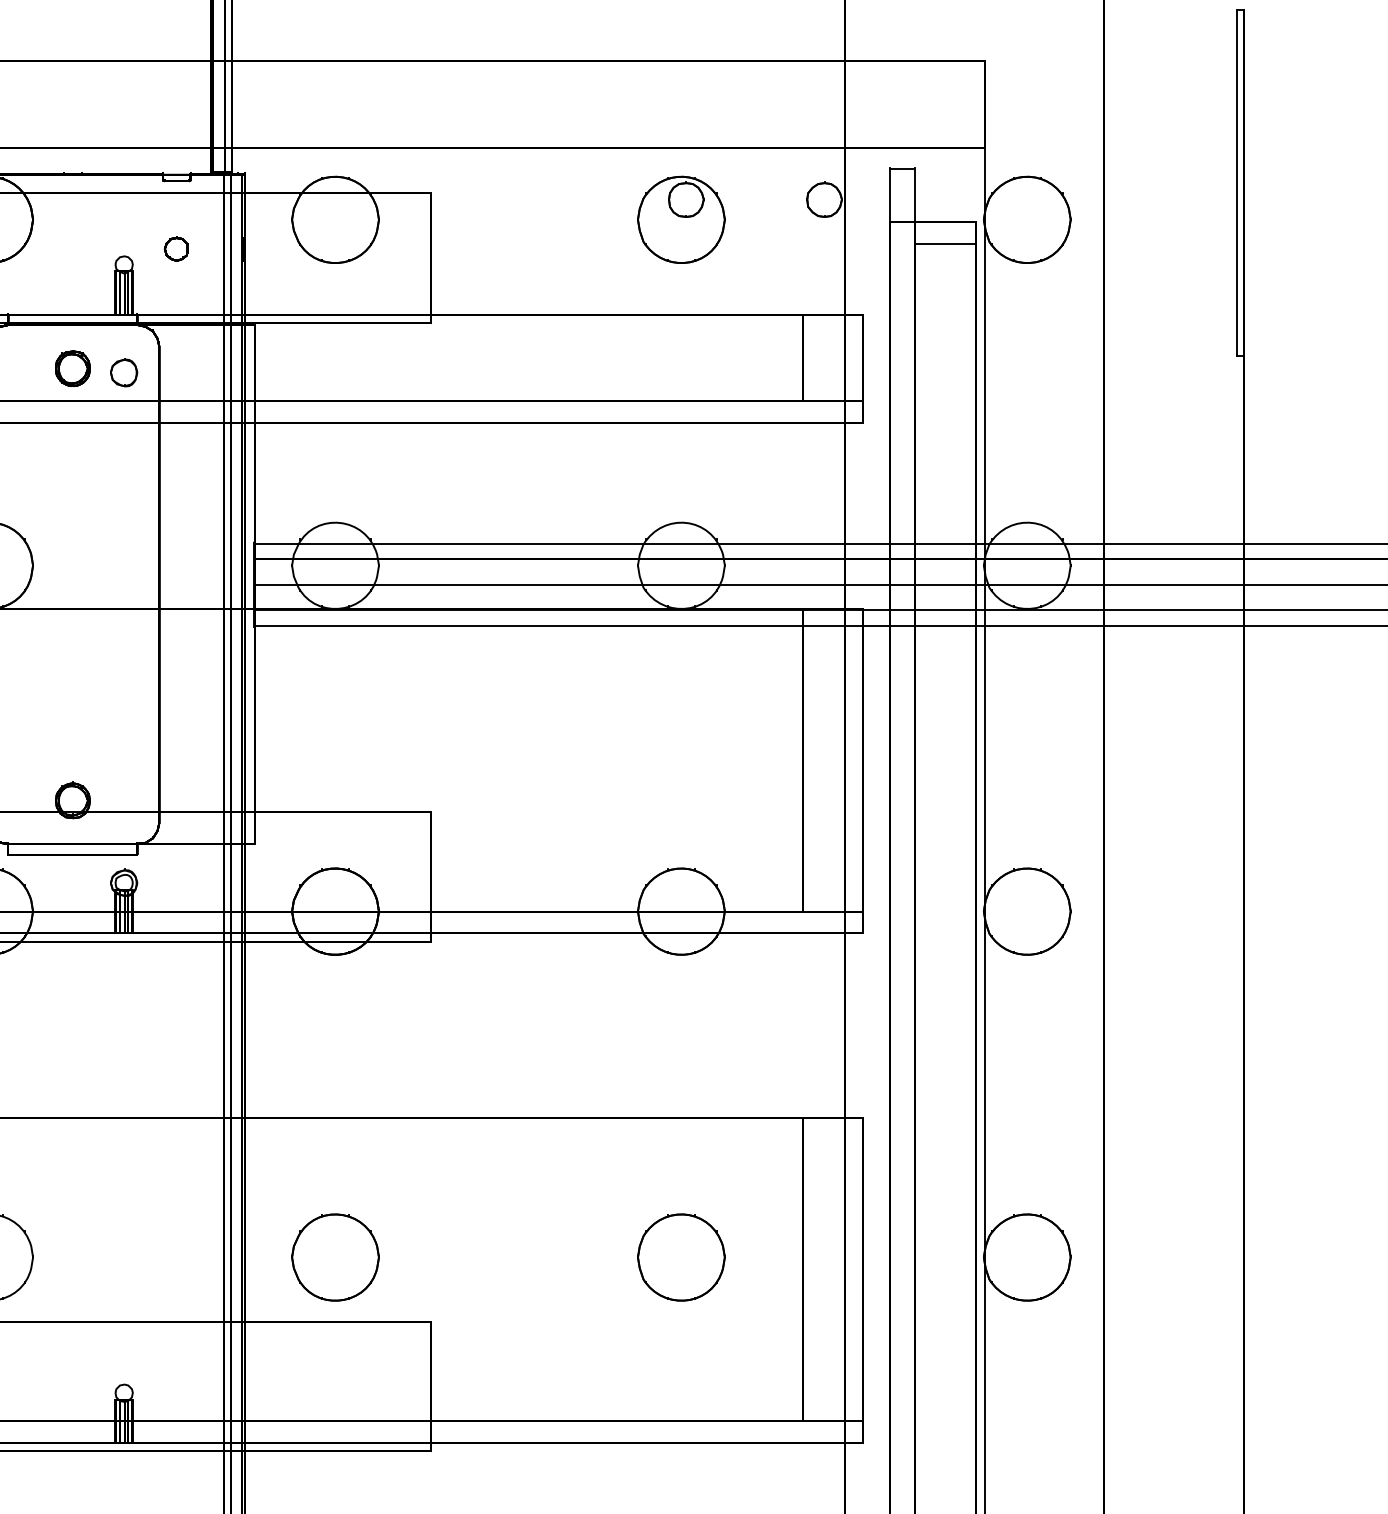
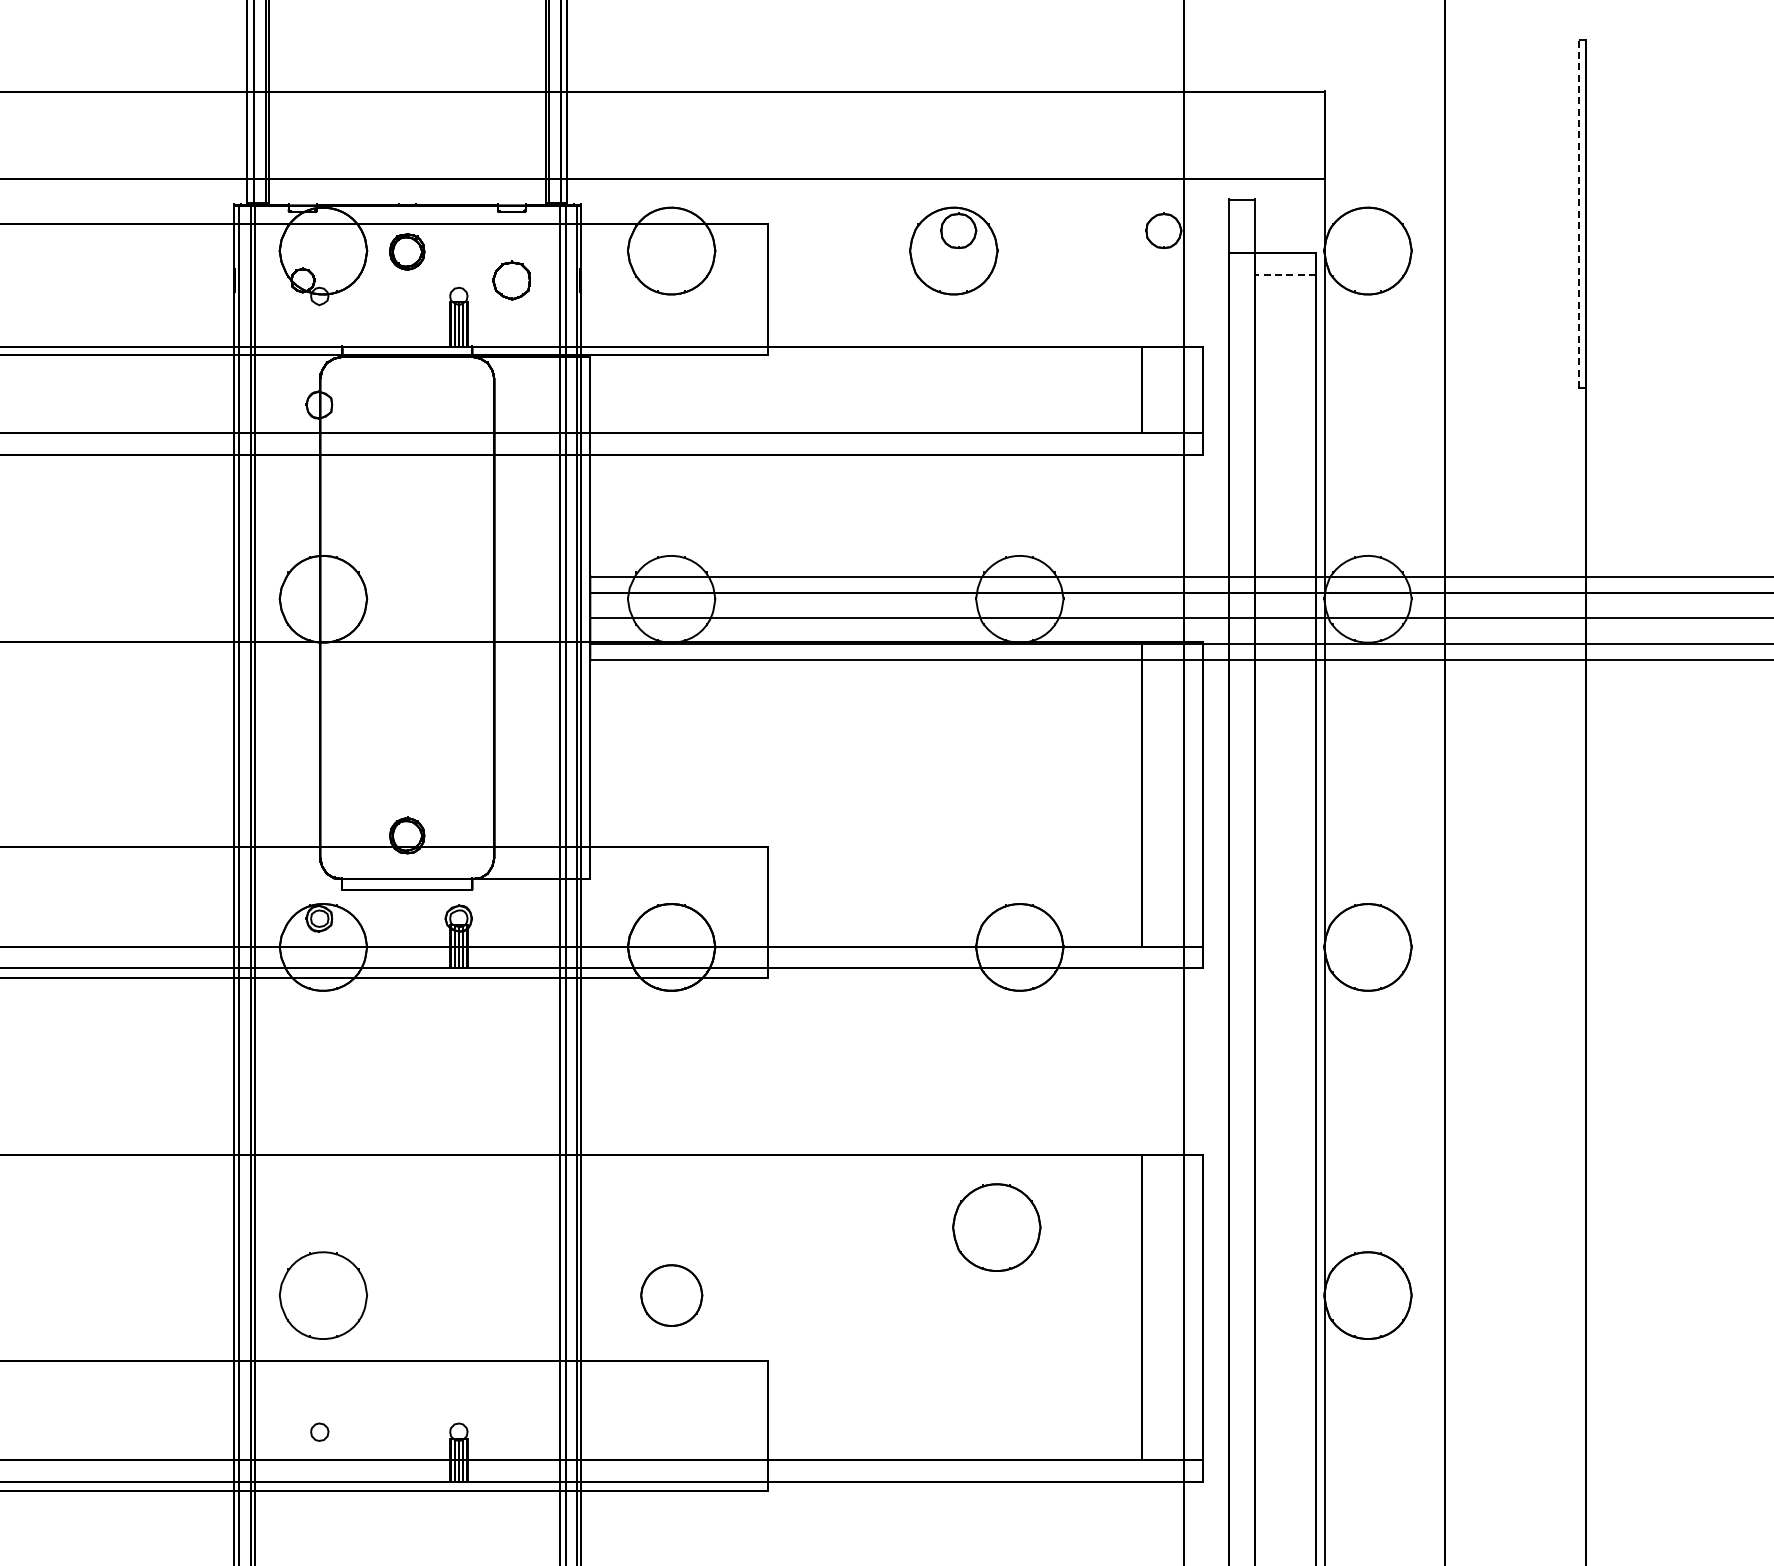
line: (1237, 182) -> (1579, 213), solid -> dashed
part: (681, 219) -> (953, 250), moved
line: (945, 243) -> (1285, 274), solid -> dashed
part: (175, 249) -> (510, 280), size x1.6
part: (73, 368) -> (407, 251), moved
part: (123, 372) -> (458, 404), removed
part: (335, 1257) -> (671, 1295), size x0.7
part: (681, 1257) -> (996, 1227), moved

